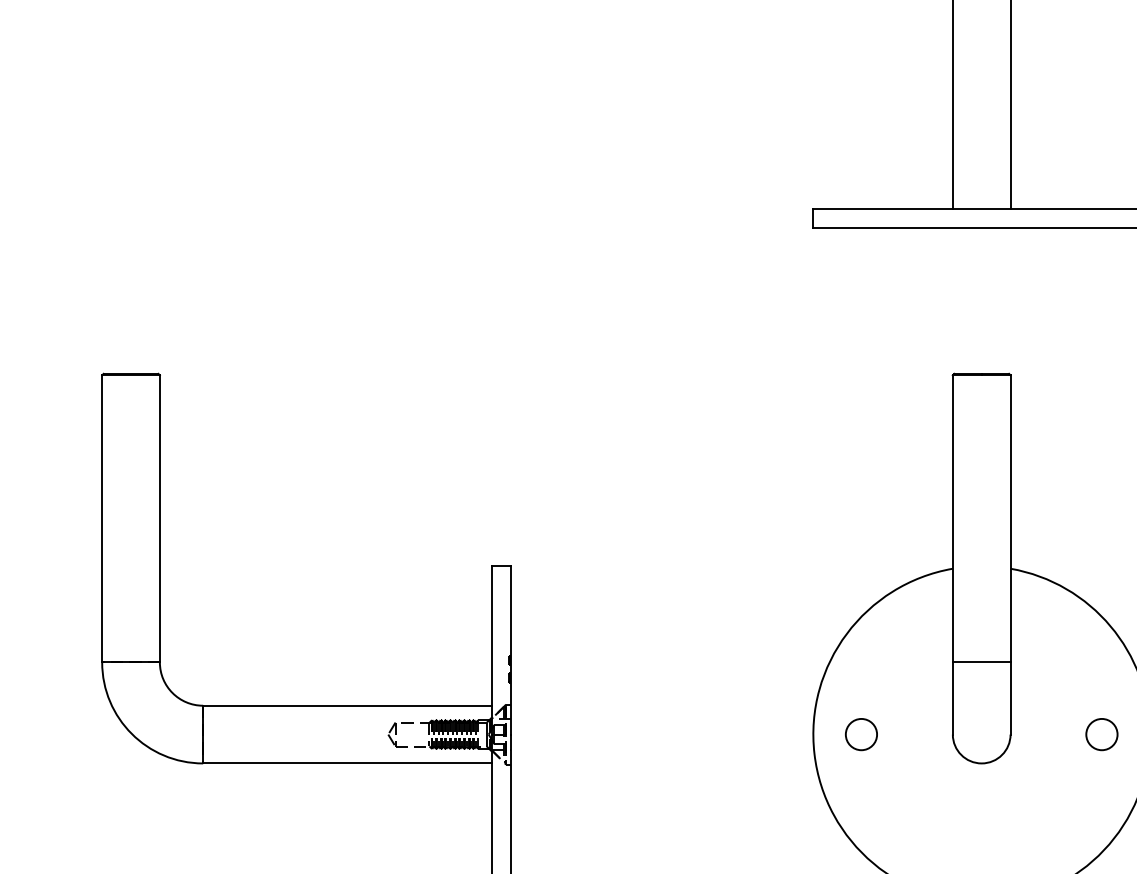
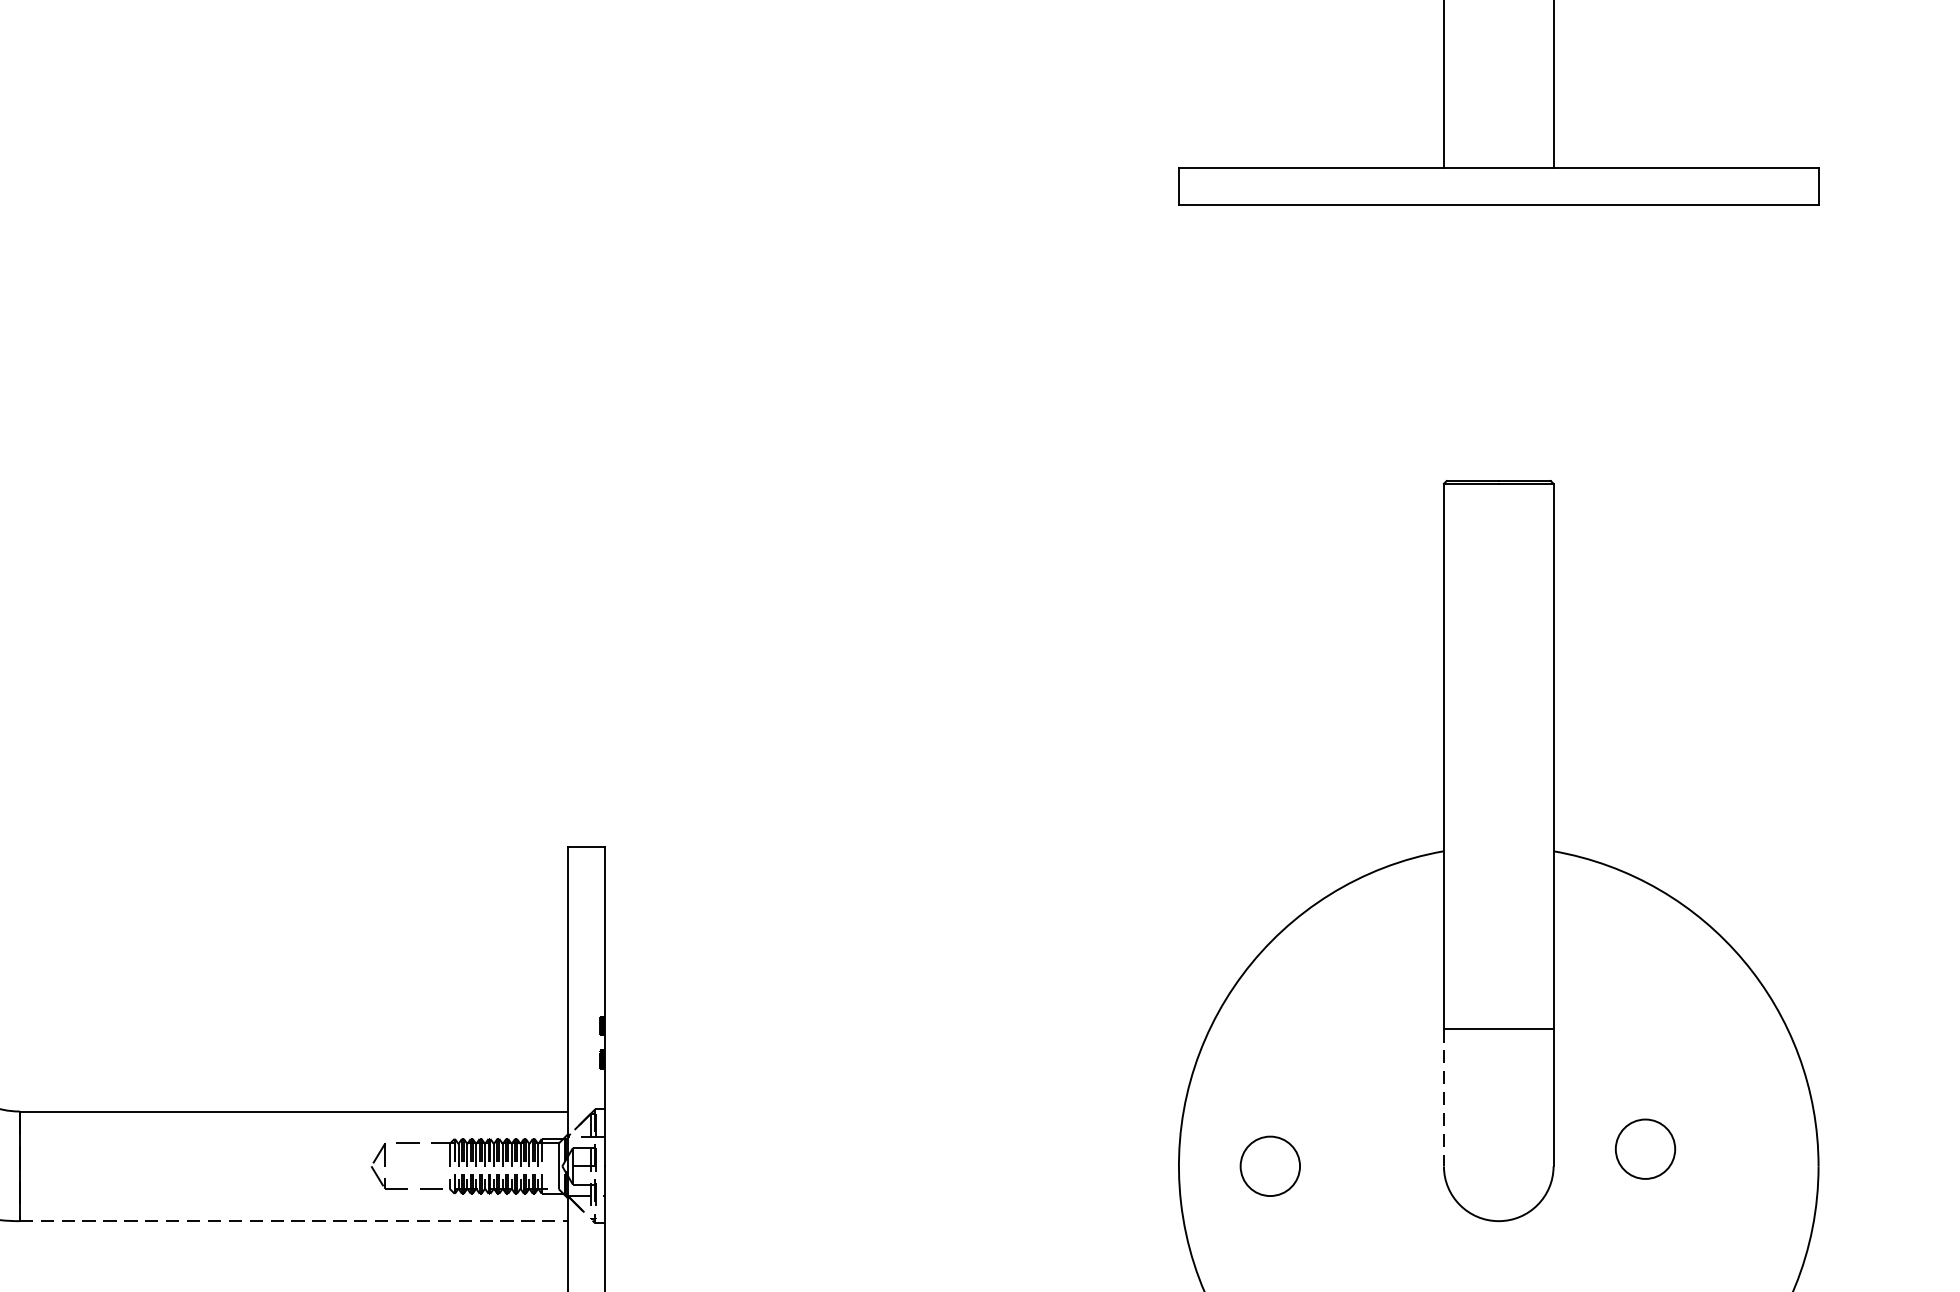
line: (952, 699) -> (1443, 1099), solid -> dashed
circle: (1101, 734) -> (1644, 1149), moved
line: (347, 763) -> (293, 1221), solid -> dashed

